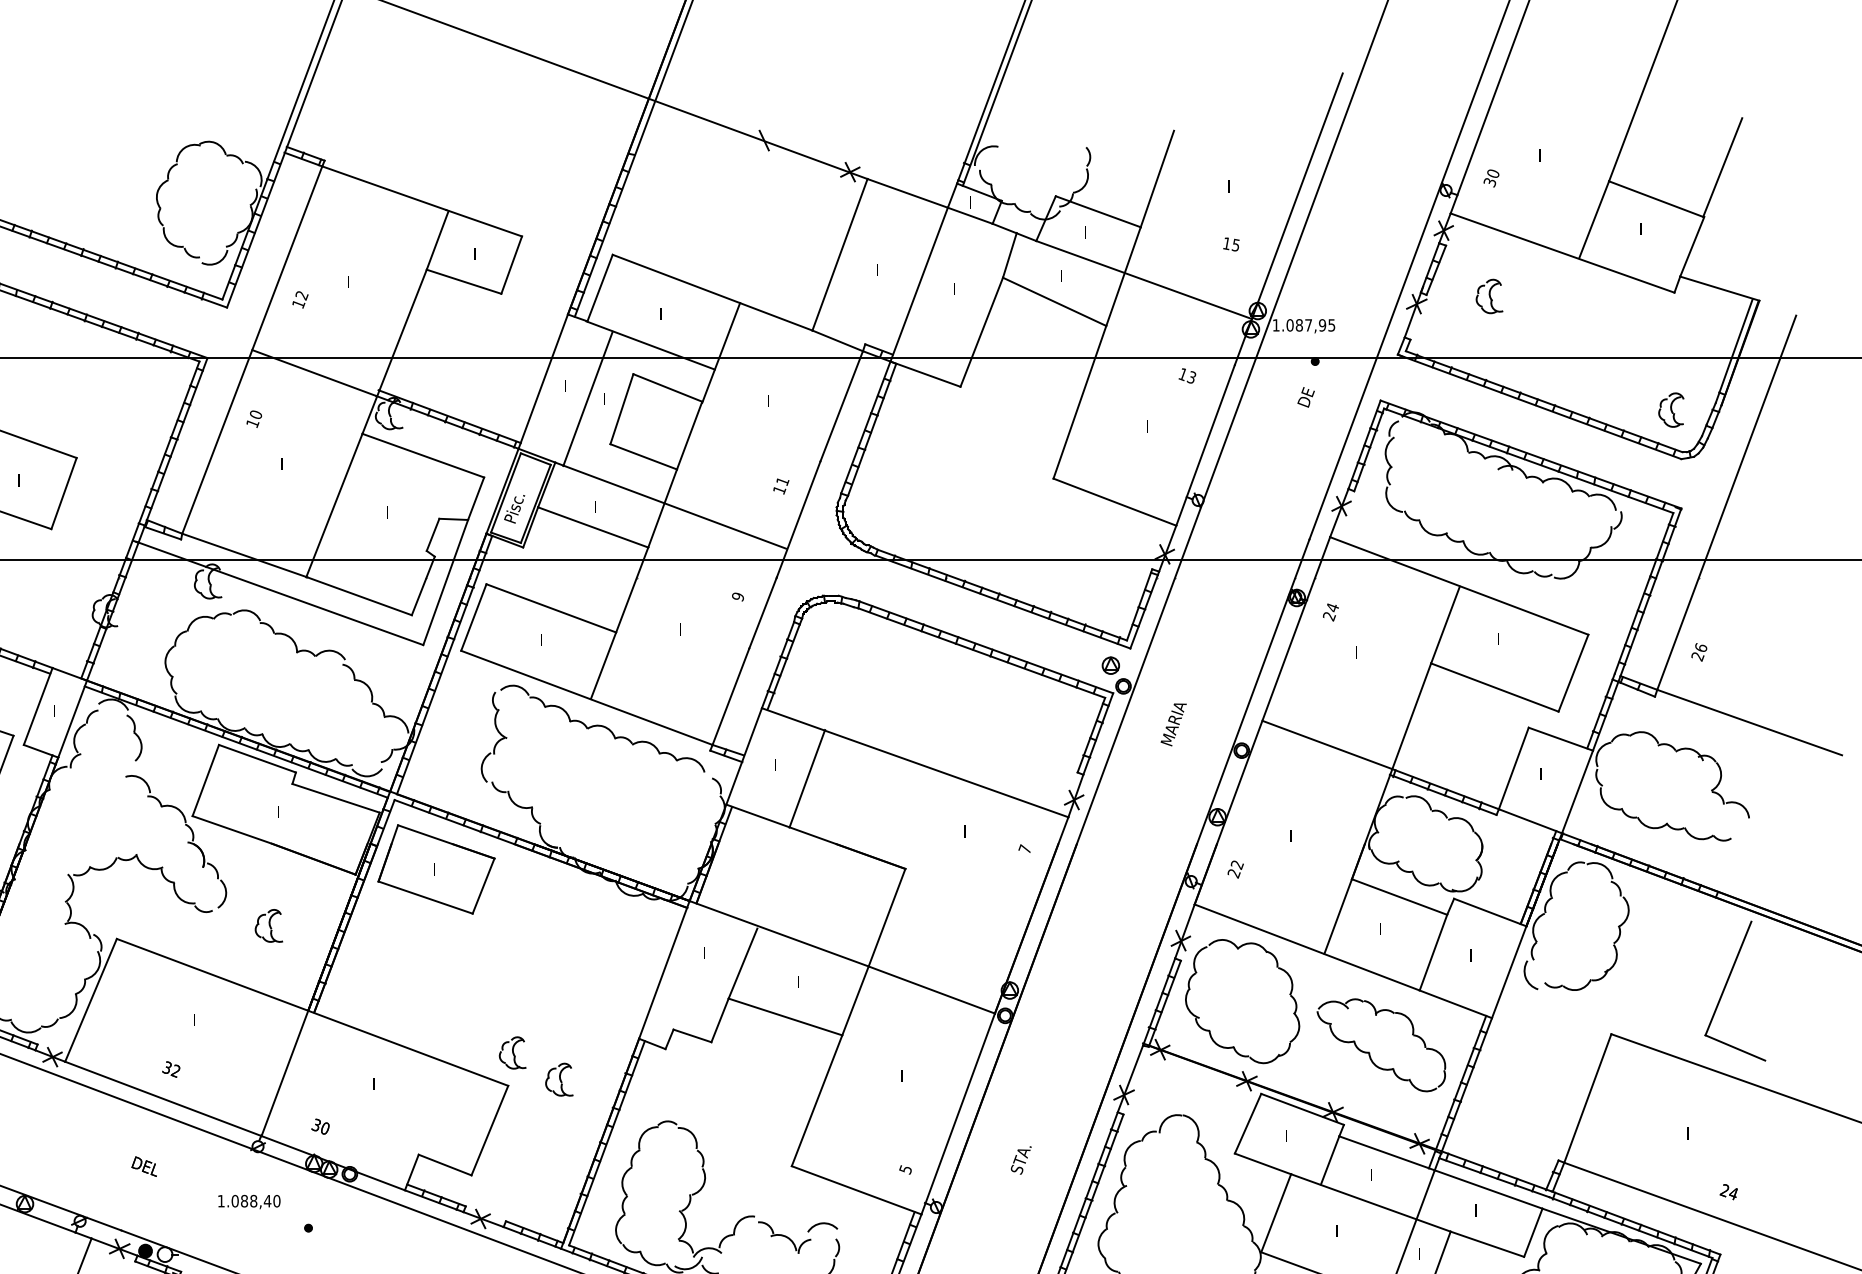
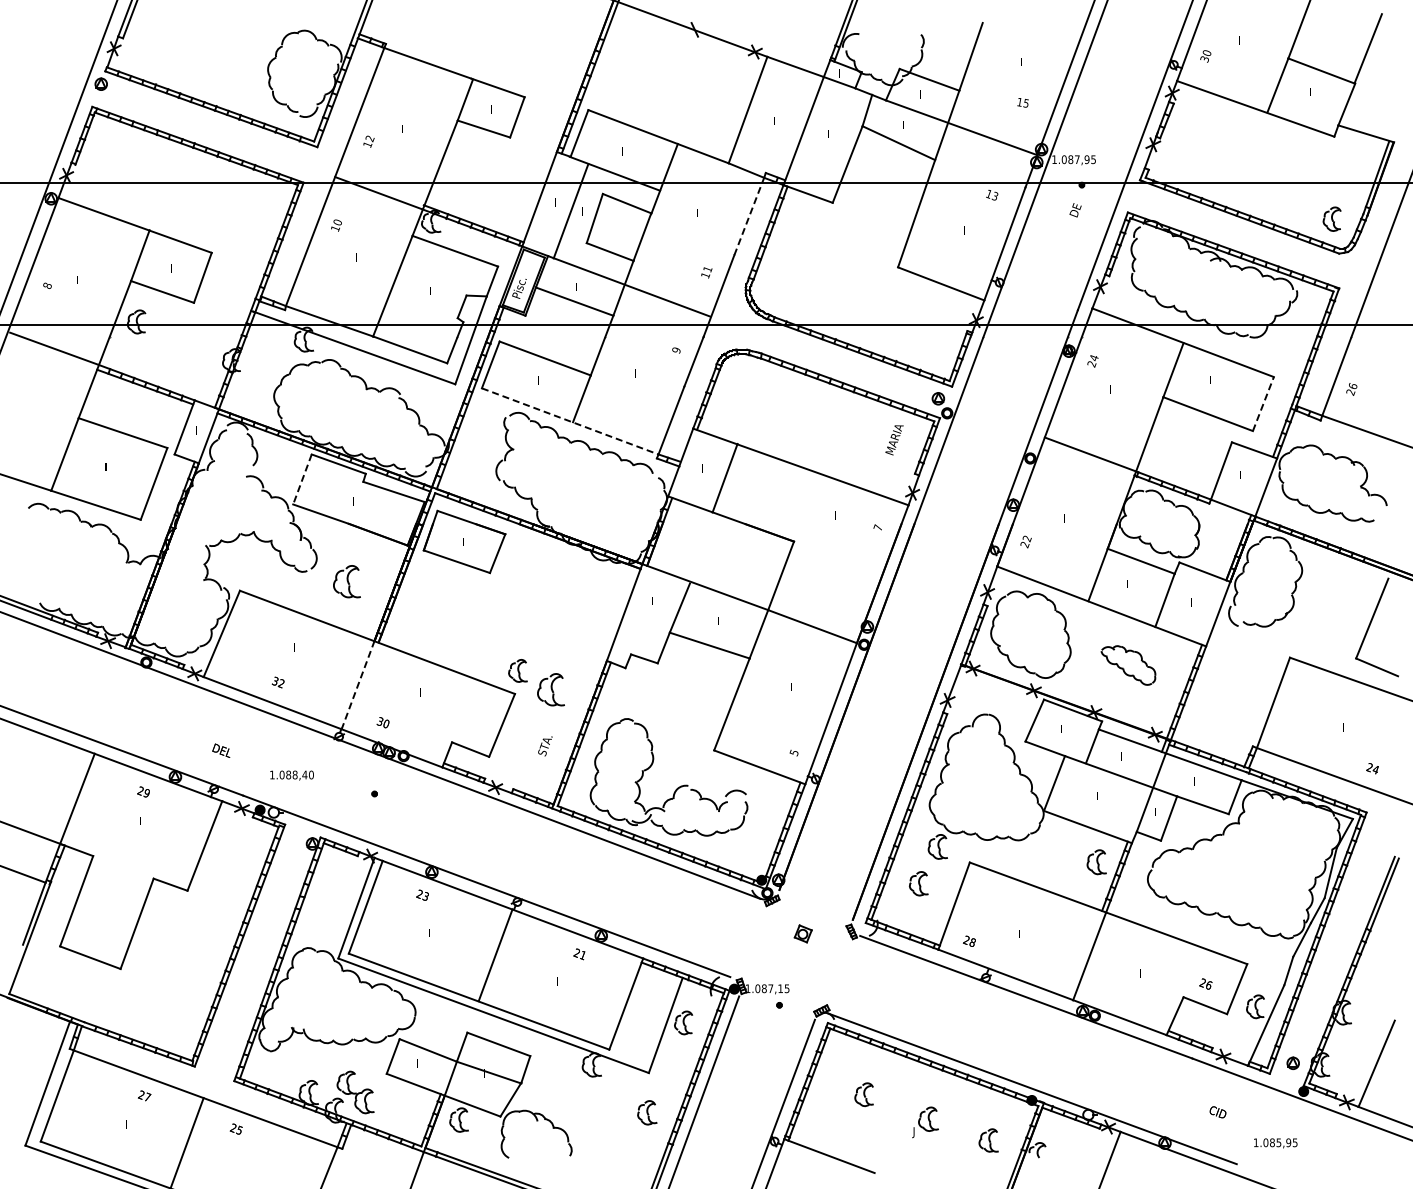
part: (1489, 296) -> (1204, 139), removed
line: (842, 406) -> (749, 216), solid -> dashed
line: (1573, 673) -> (1263, 404), solid -> dashed
line: (587, 698) -> (570, 421), solid -> dashed
text: (1173, 725) -> (894, 440), moved
line: (205, 780) -> (302, 479), solid -> dashed
part: (268, 925) -> (346, 581), size x1.4
part: (1381, 1045) -> (1128, 665), size x0.6
line: (284, 1073) -> (357, 685), solid -> dashed
part: (558, 1079) -> (550, 689), size x1.4
text: (1021, 1160) -> (545, 746), moved
text: (144, 1166) -> (221, 750), moved
text: (248, 1201) -> (291, 775), moved

